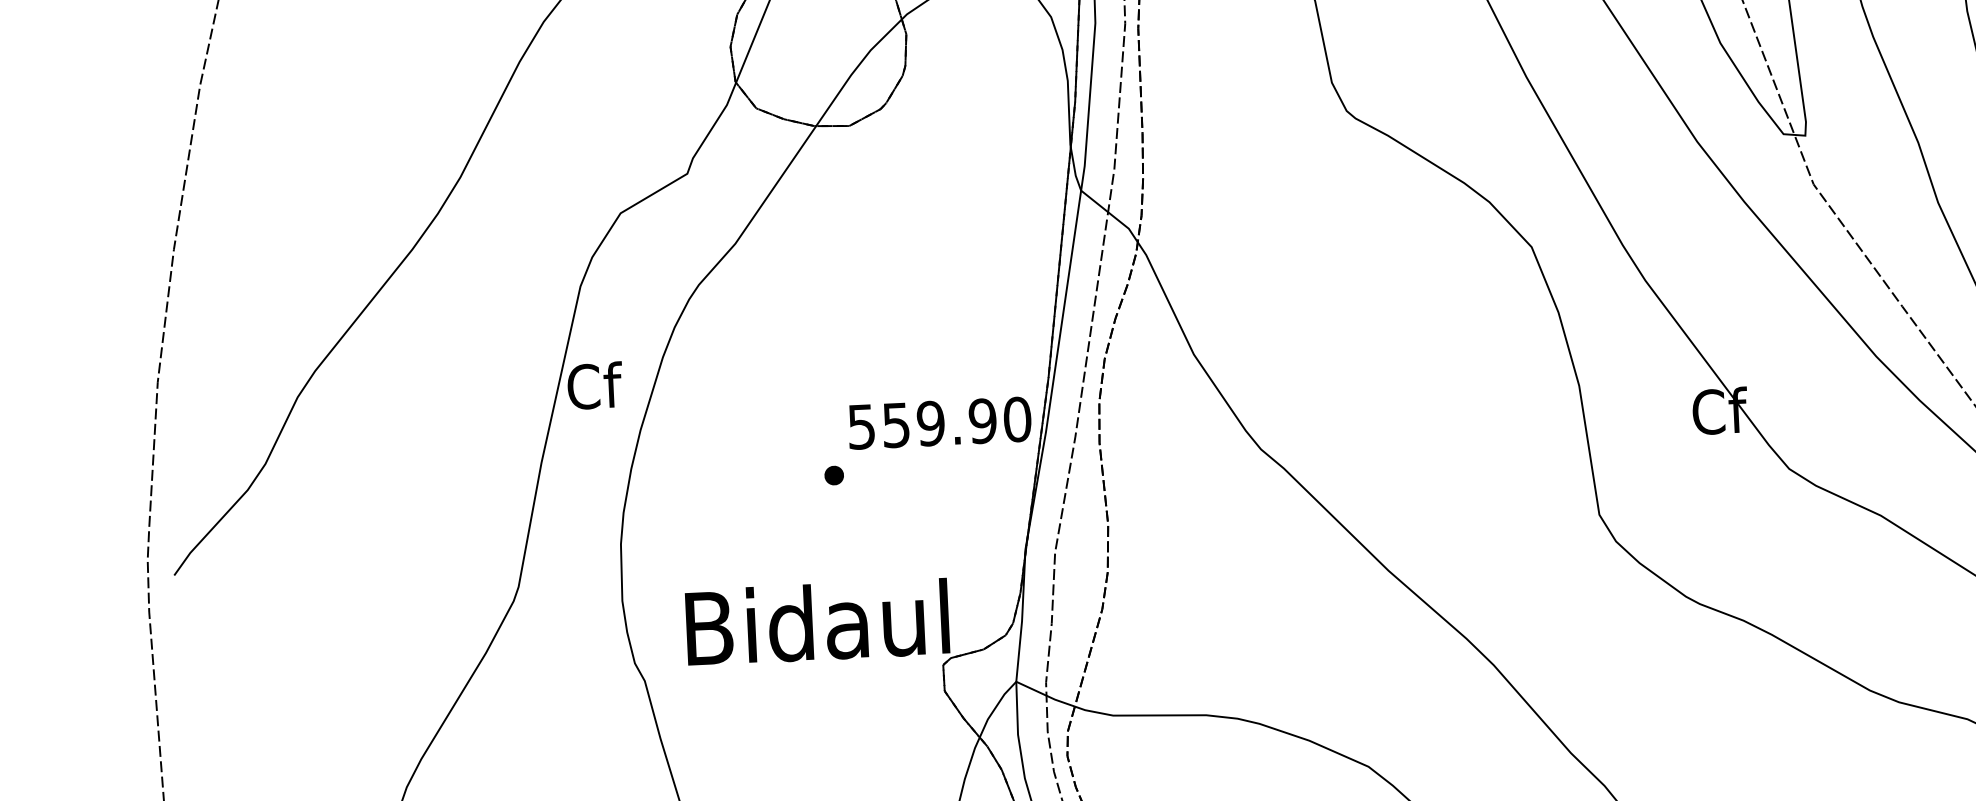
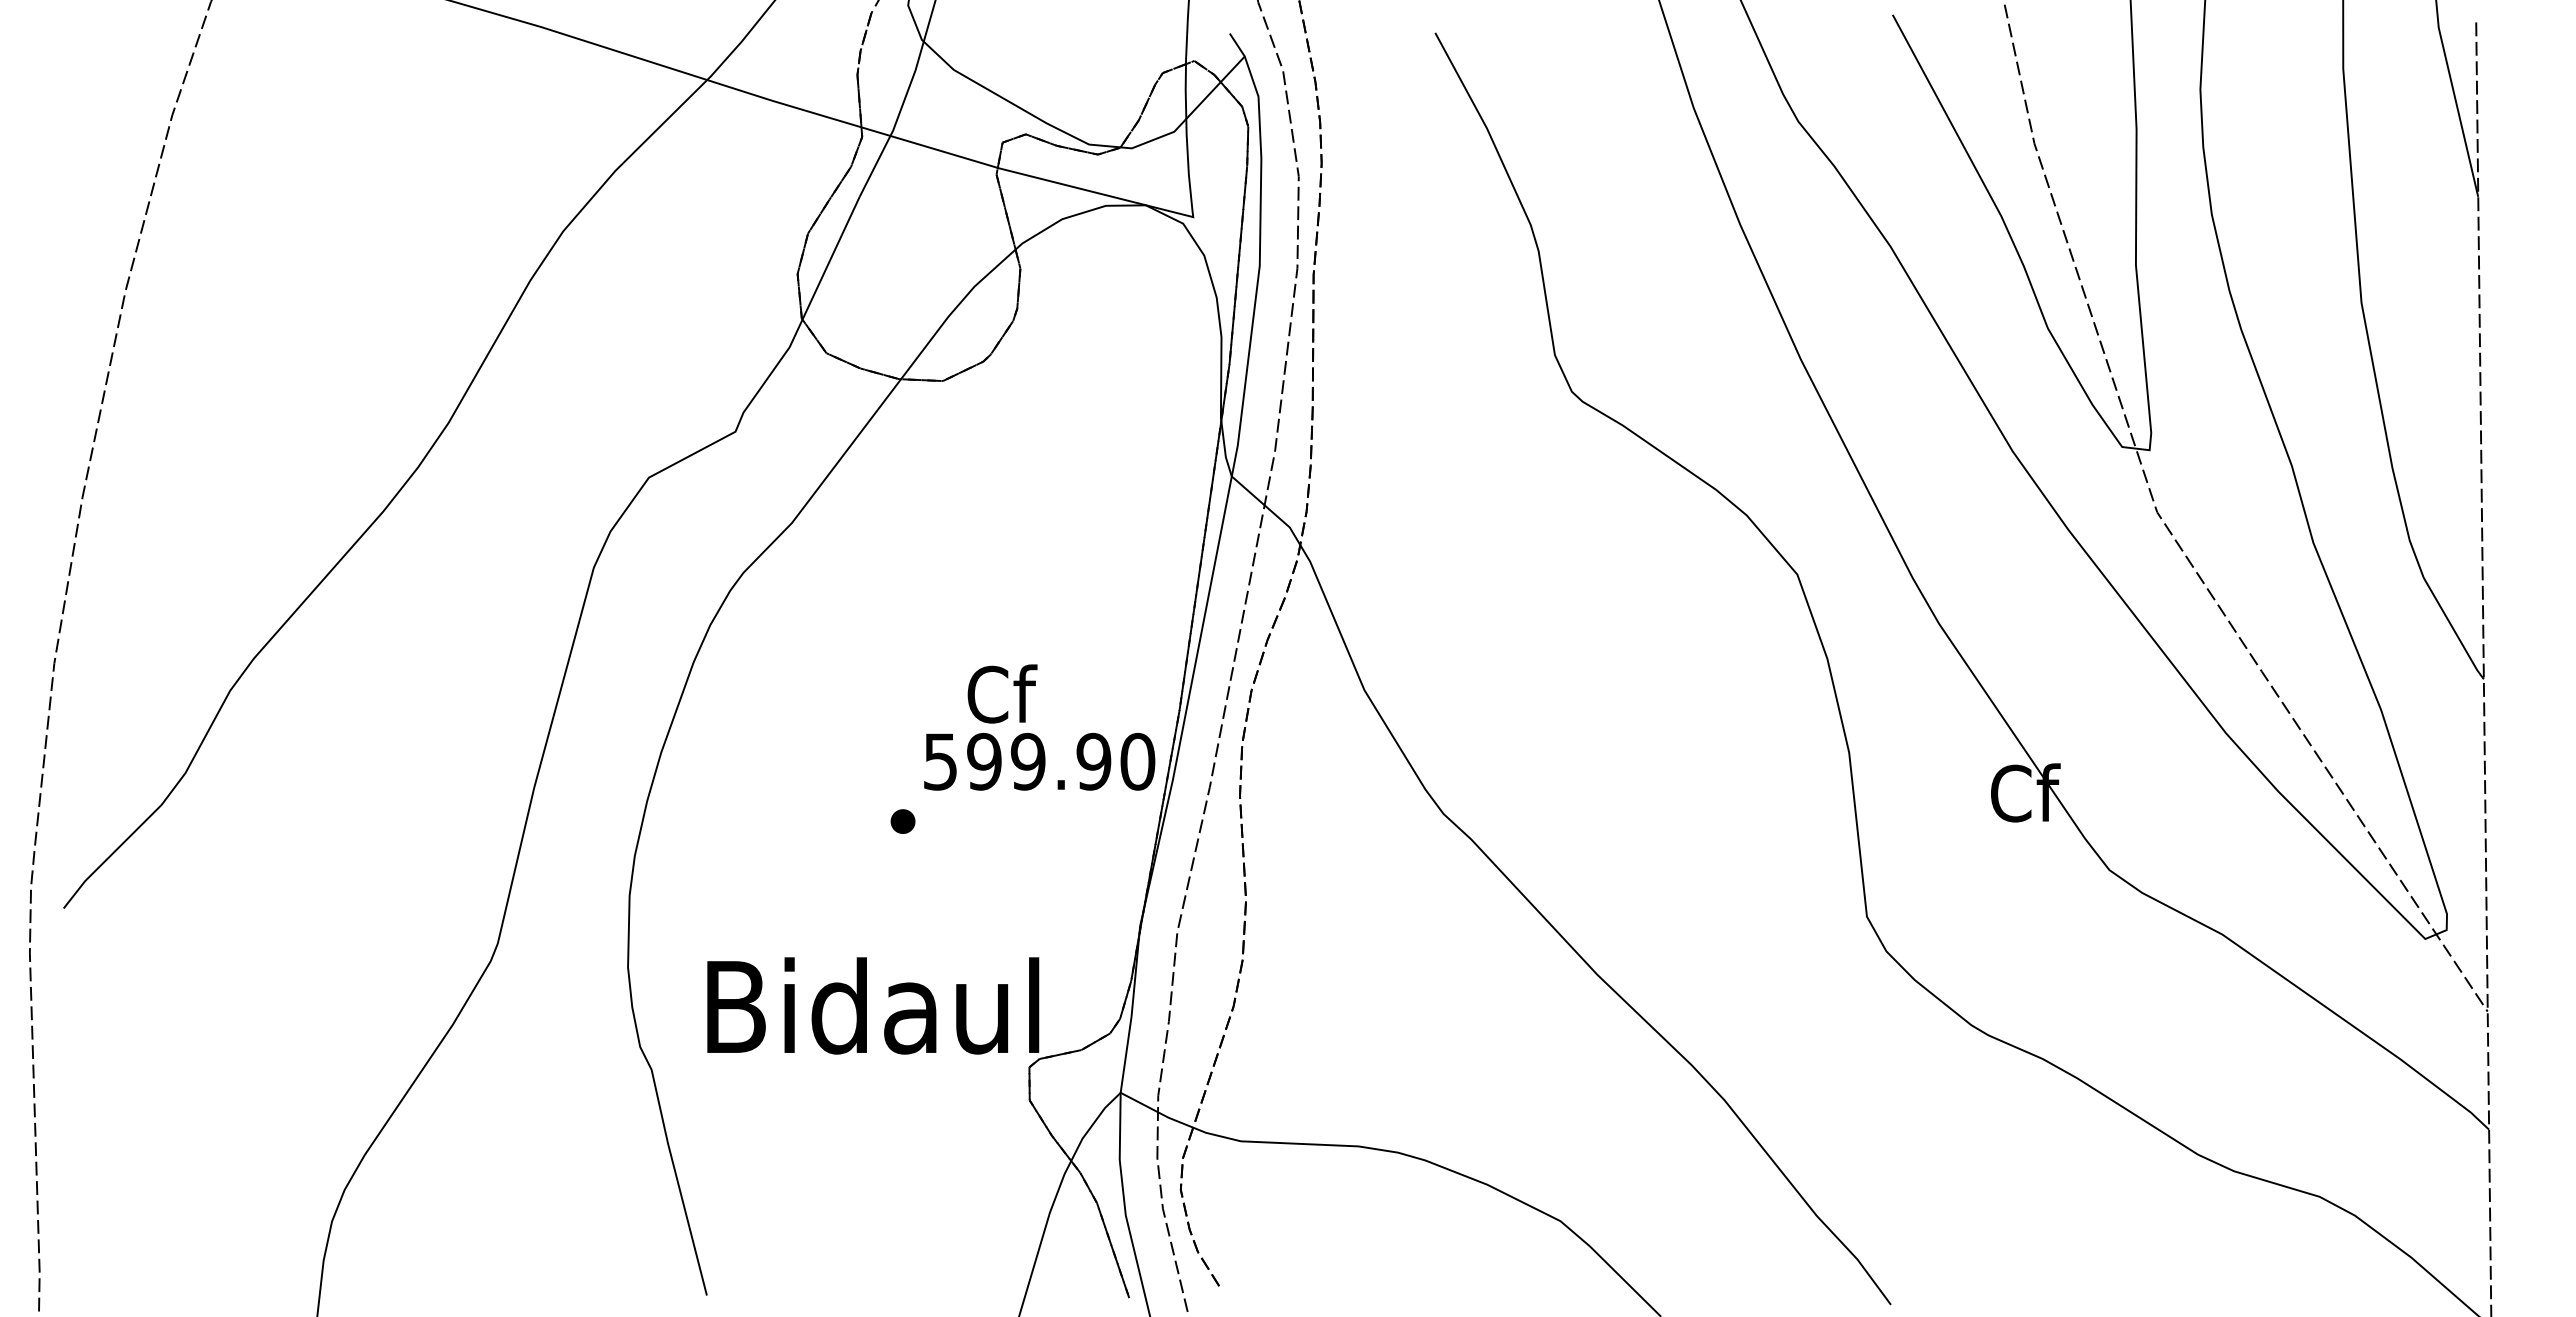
text: (595, 385) -> (1002, 693), moved
text: (896, 425) -> (984, 761), 559.90 -> 599.90

